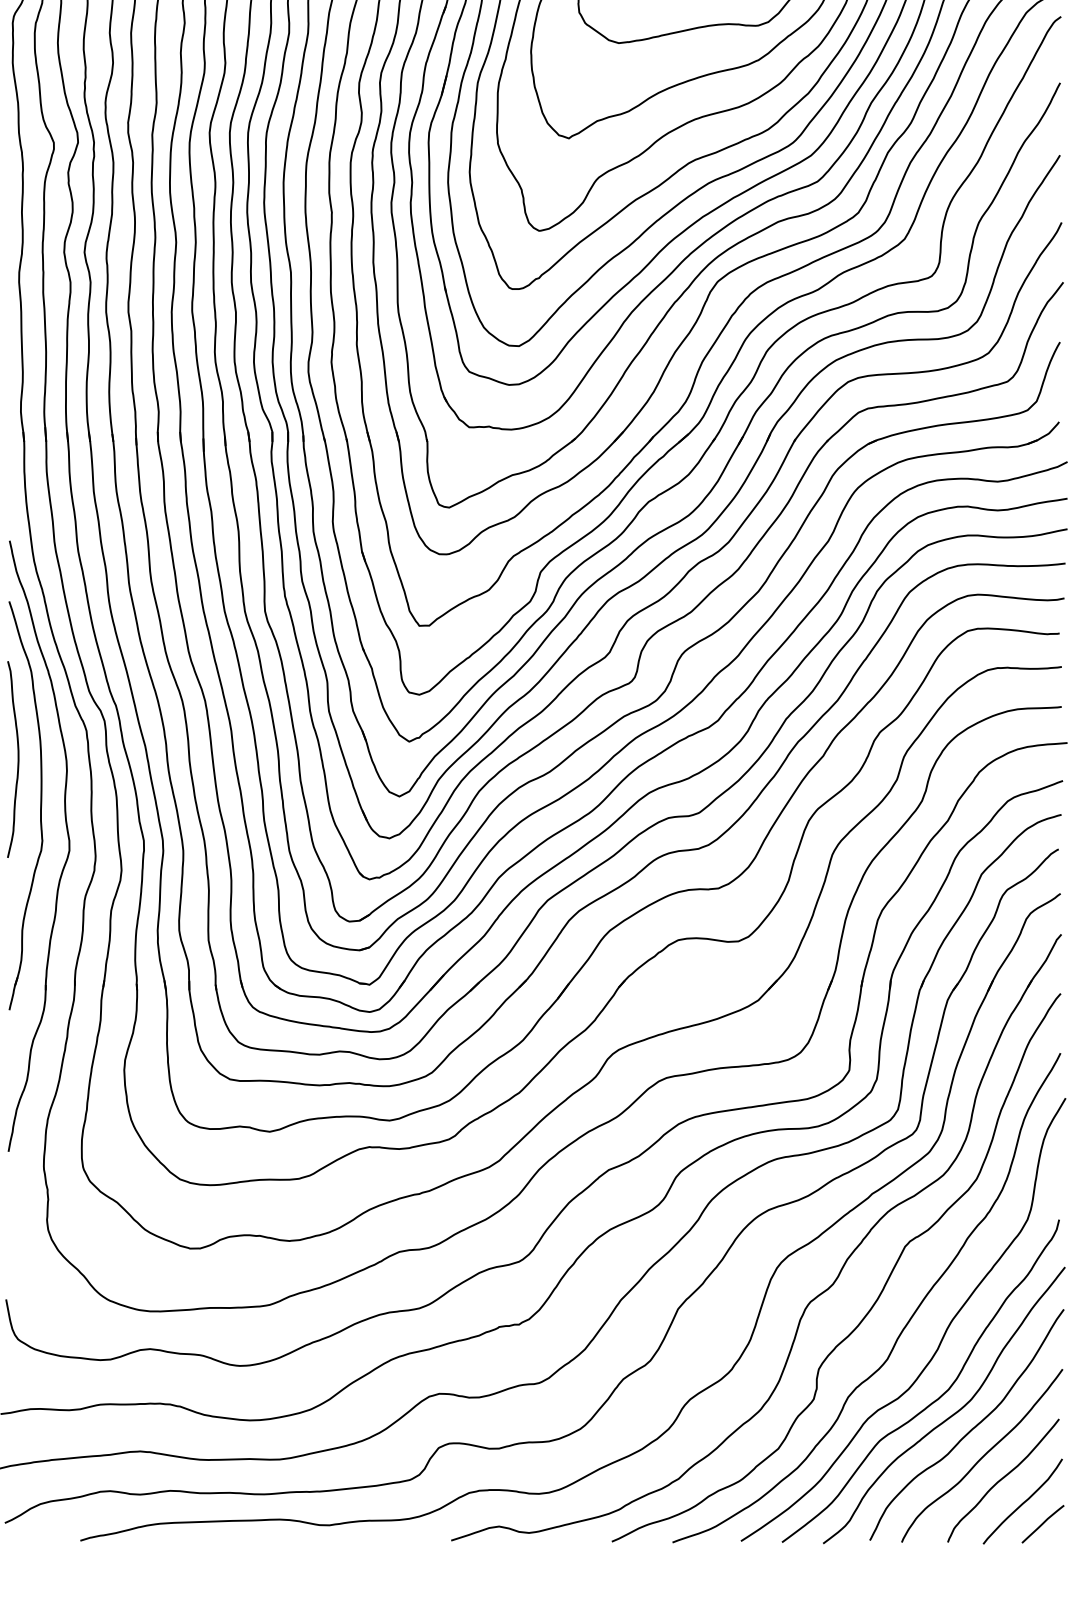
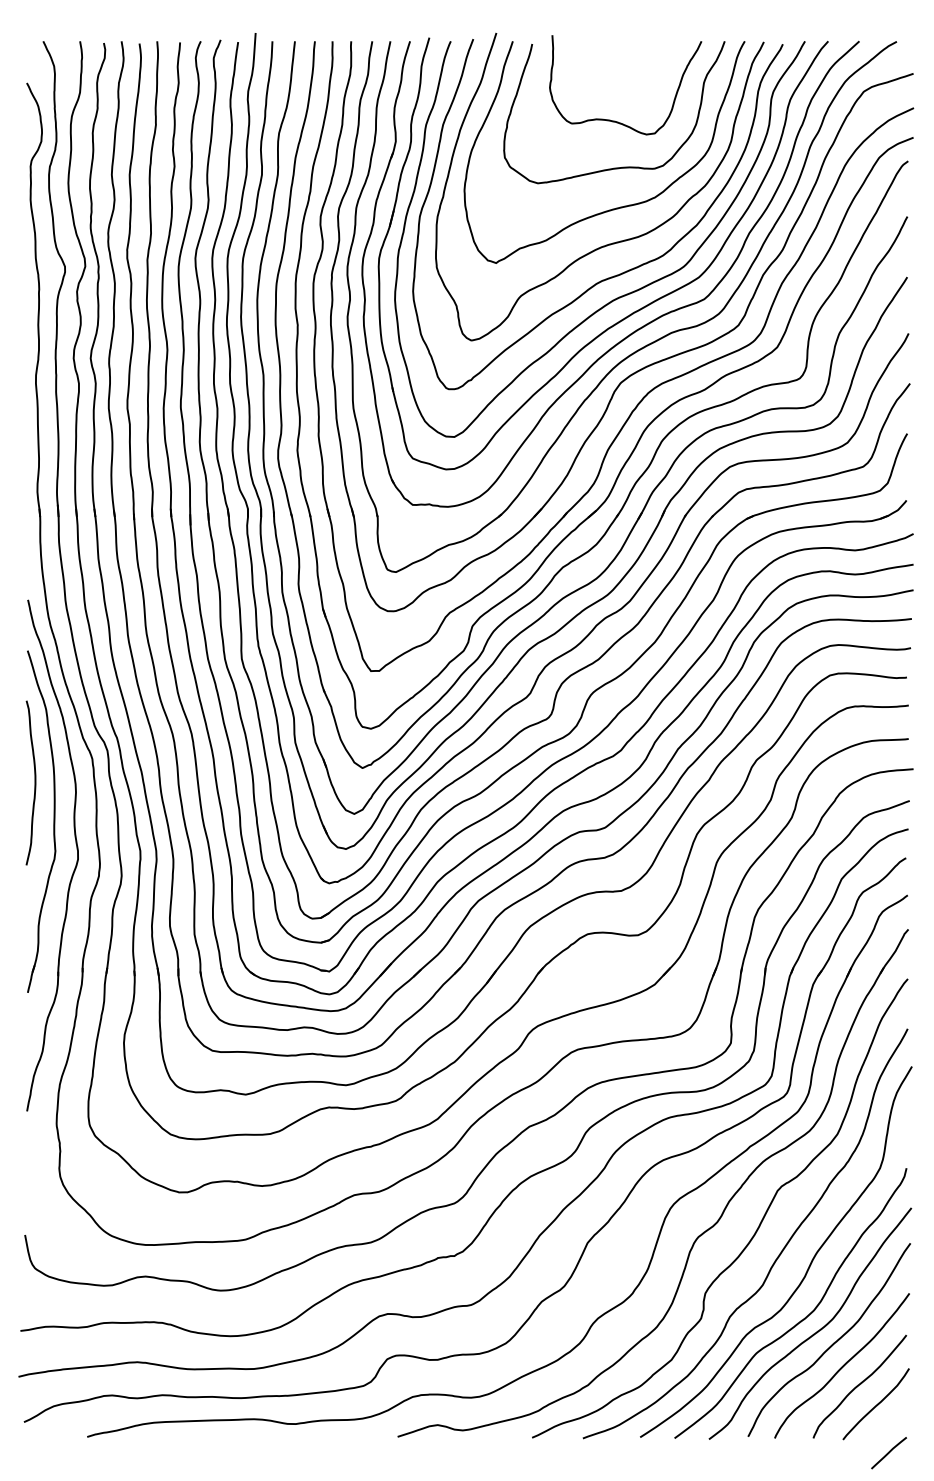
line: (1042, 1524) -> (888, 1453), moved

